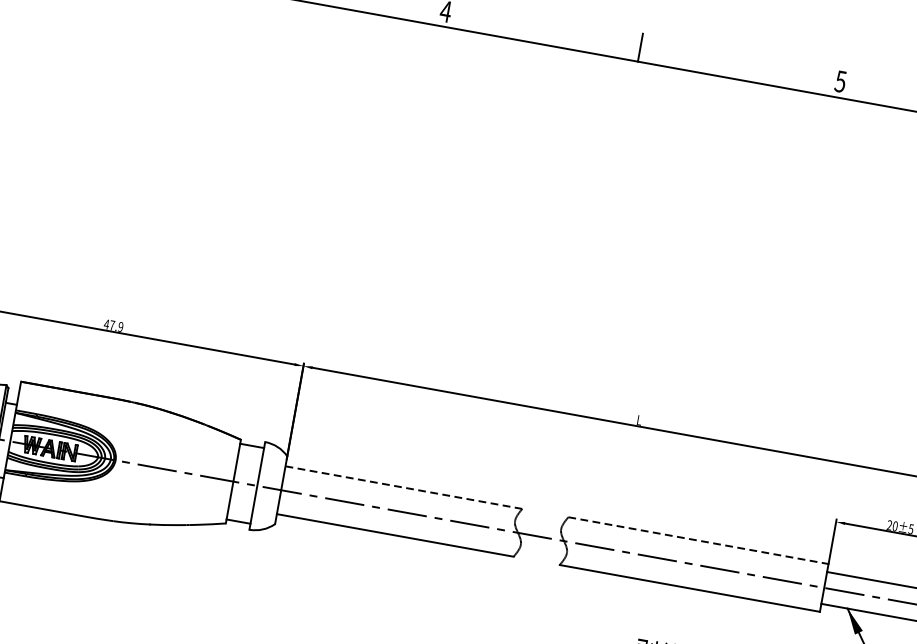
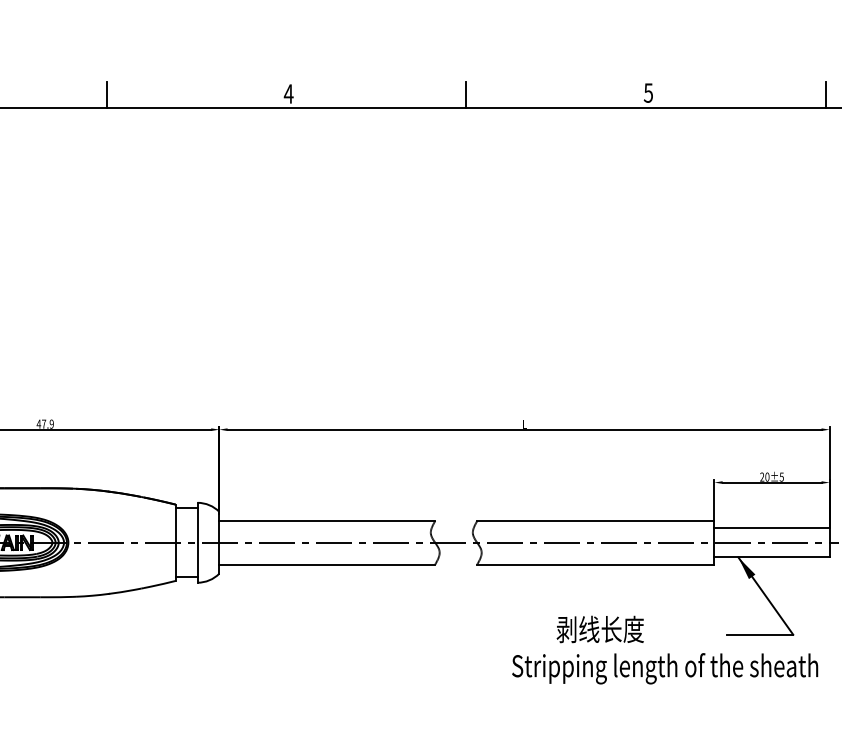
line: (404, 487) -> (327, 520), dashed -> solid
line: (698, 540) -> (595, 520), dashed -> solid

